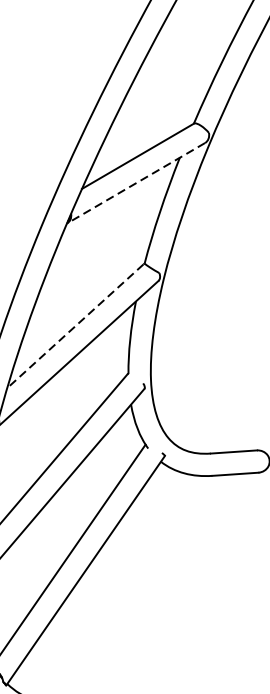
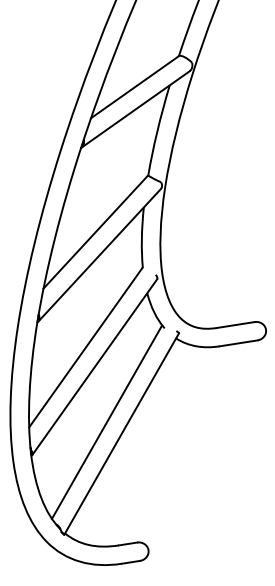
line: (136, 183) -> (135, 109), dashed -> solid
line: (75, 326) -> (95, 232), dashed -> solid

